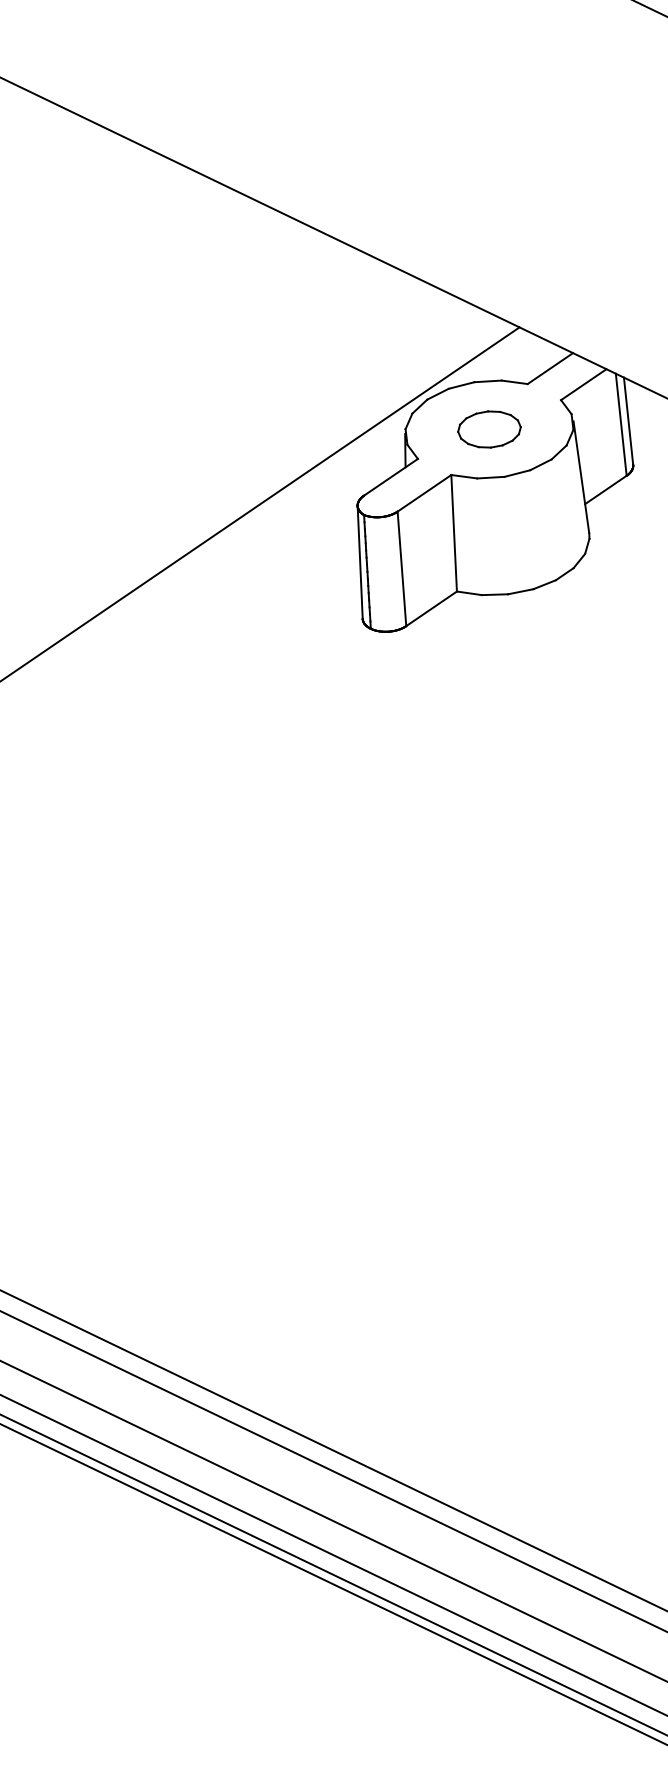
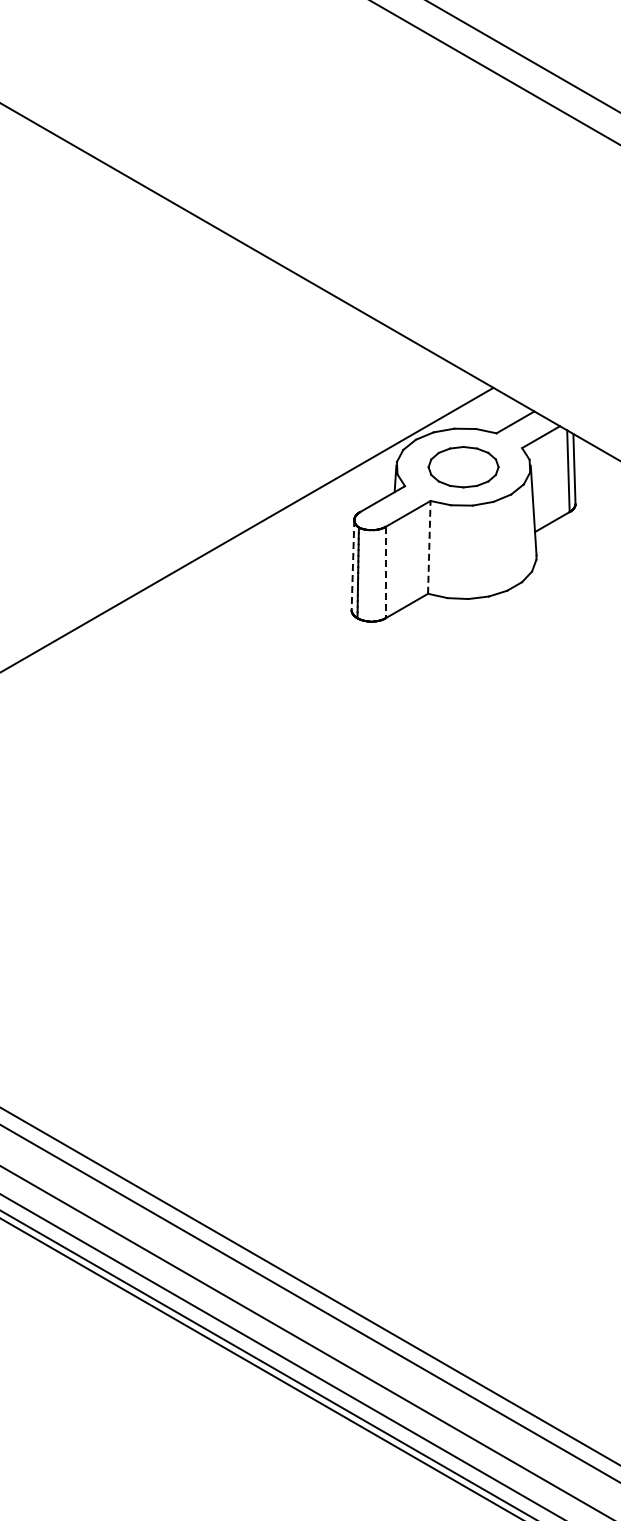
part: (489, 428) -> (463, 466), size x1.4
line: (454, 532) -> (429, 546), solid -> dashed
line: (360, 561) -> (353, 564), solid -> dashed
line: (401, 568) -> (385, 572), solid -> dashed

